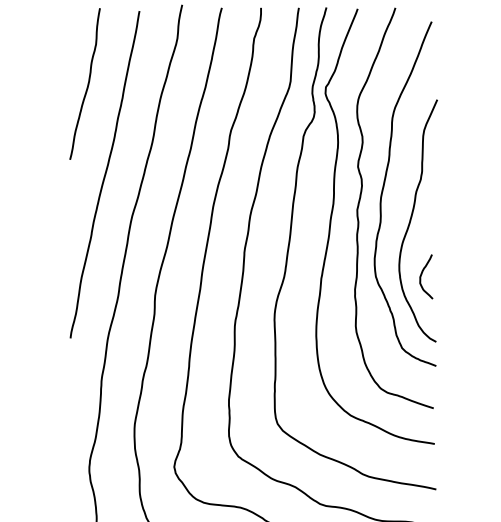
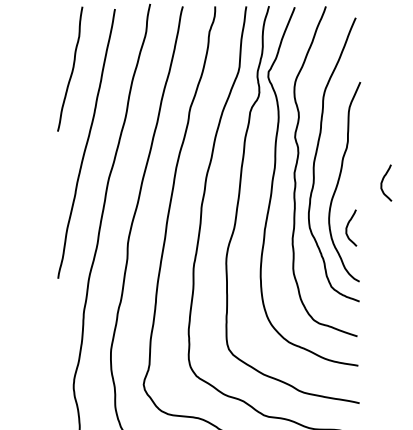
curve: (465, 220) -> (383, 181), added

